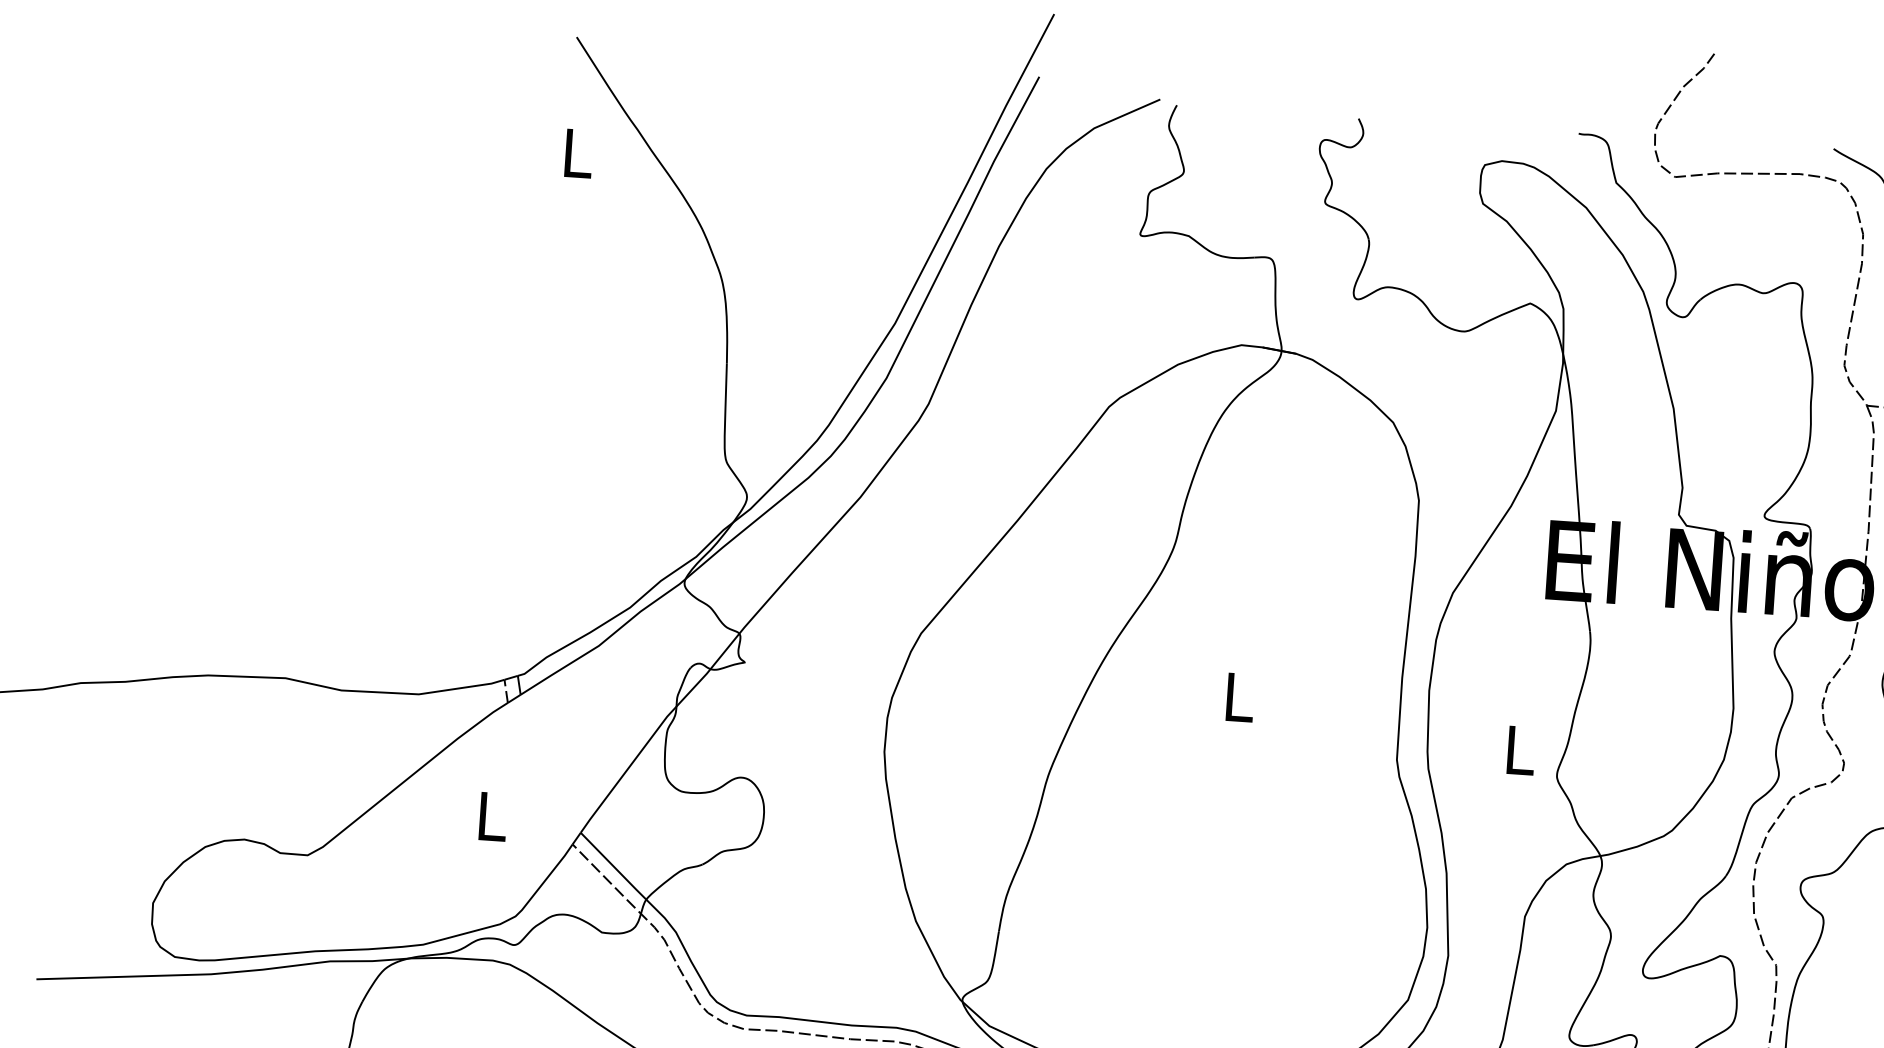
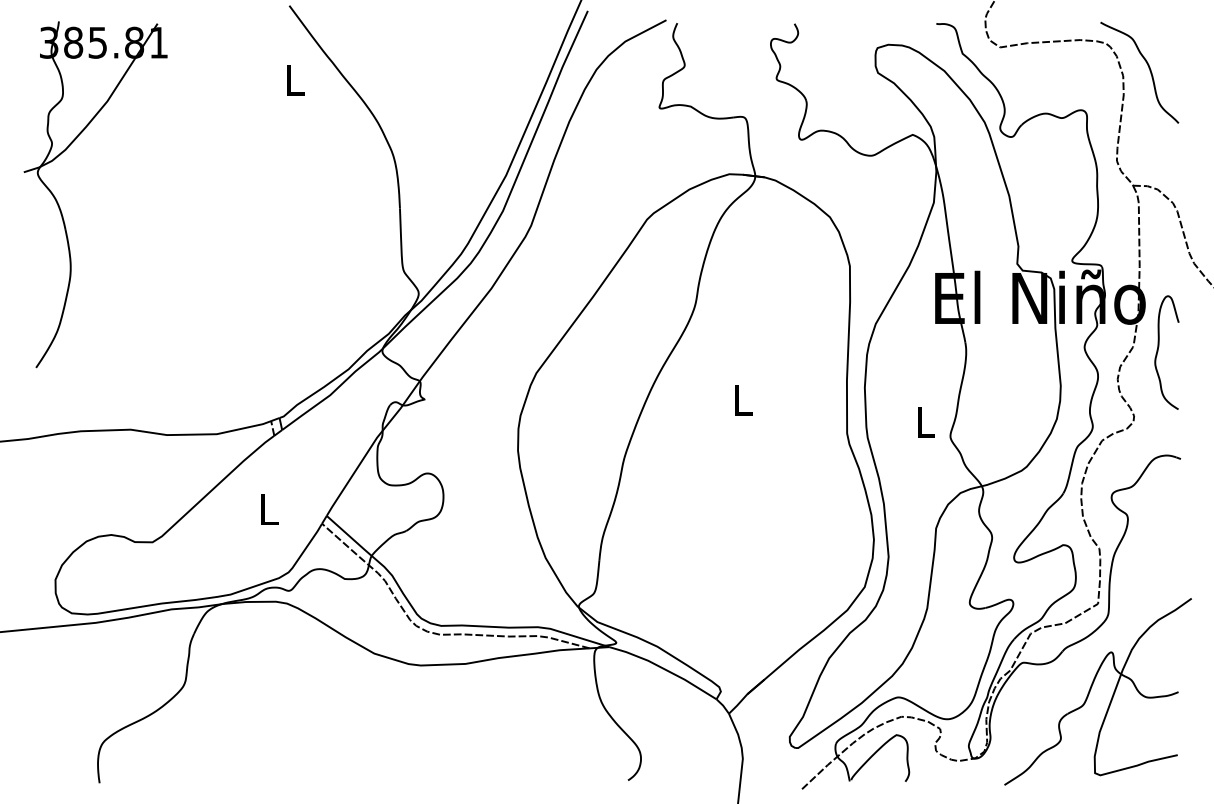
part: (200, 326) -> (60, 207), added

